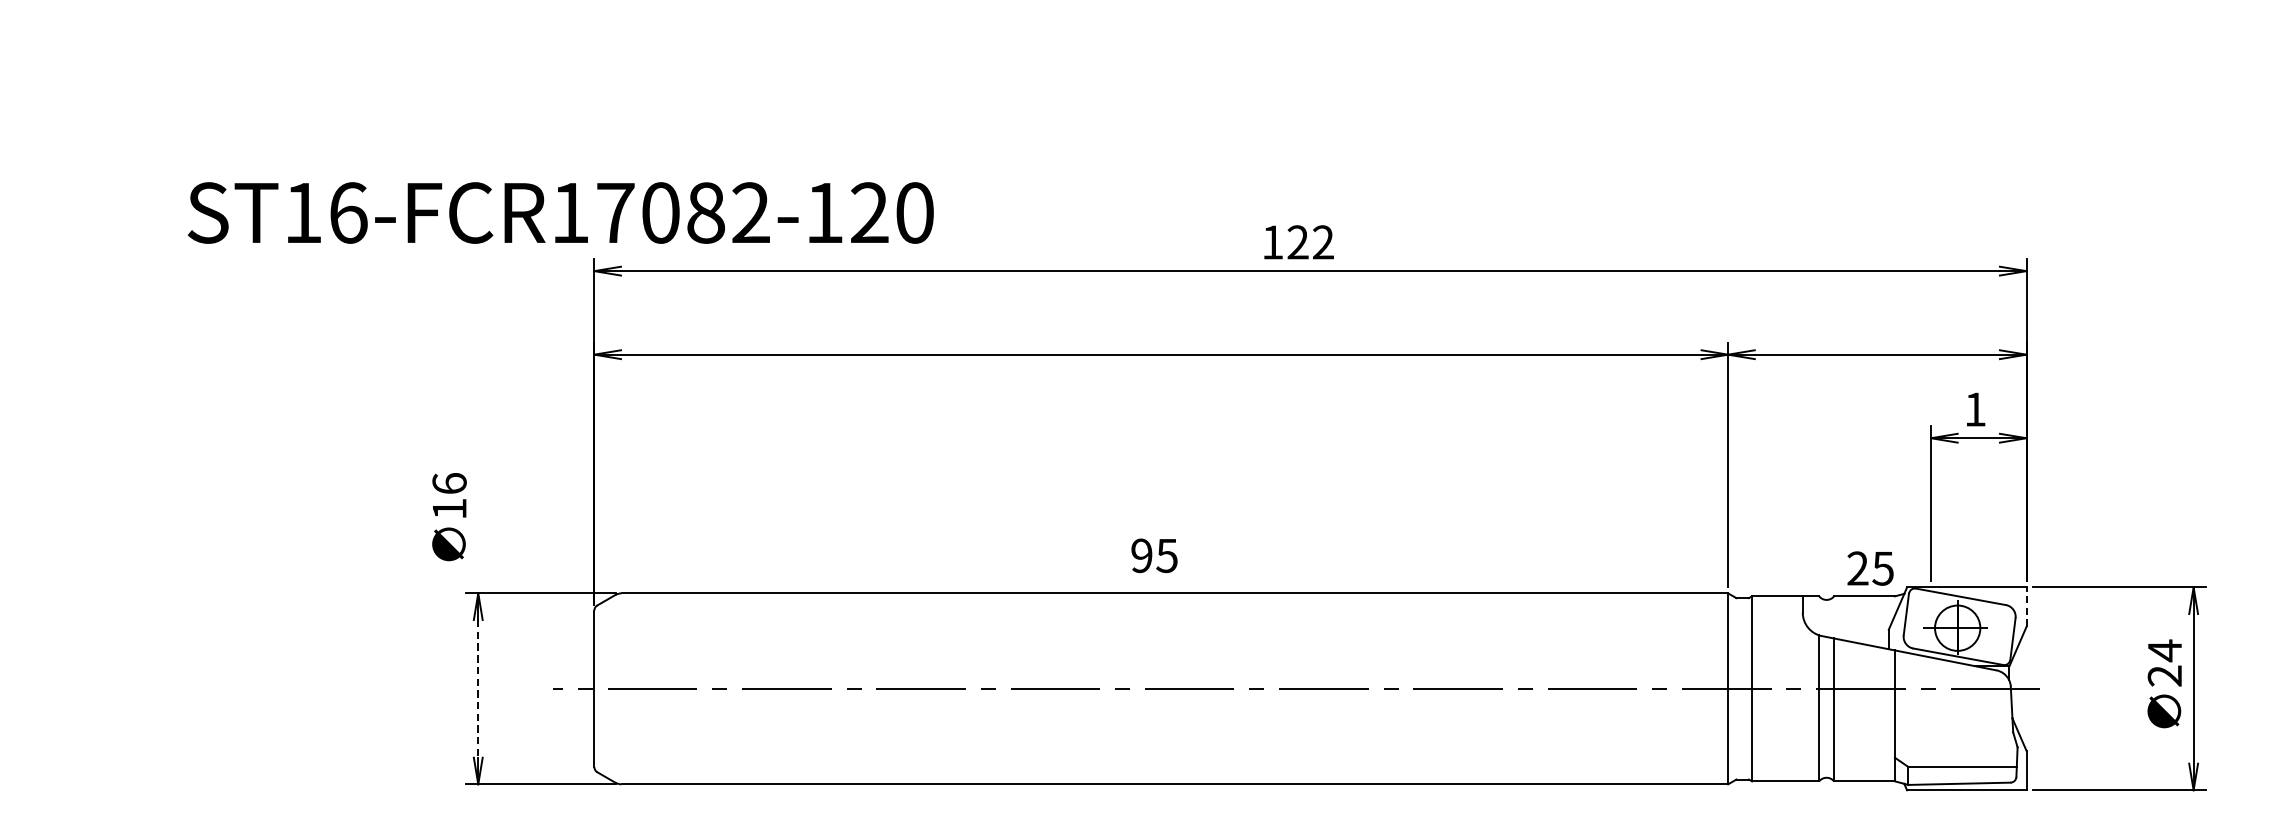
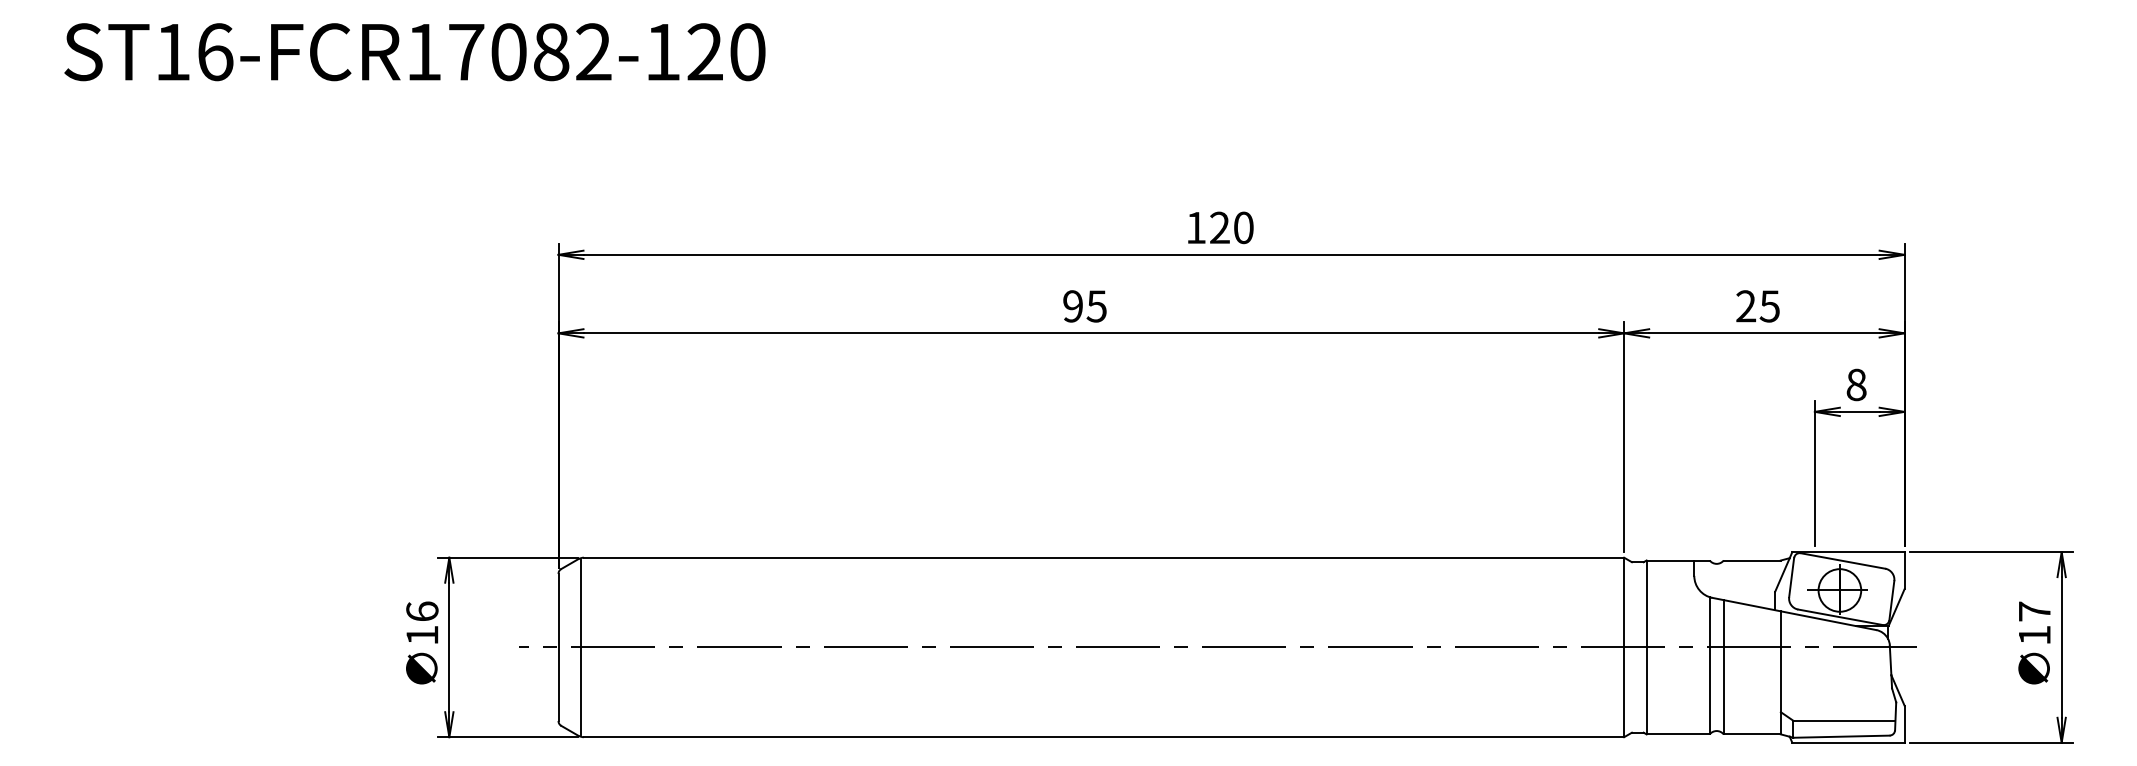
text: (560, 213) -> (414, 52), moved
text: (1323, 242) -> (1243, 227), 122 -> 120
text: (1975, 409) -> (1856, 384), 1 -> 8
text: (449, 516) -> (422, 642), moved
text: (1154, 555) -> (1084, 306), moved
text: (1870, 568) -> (1757, 306), moved
line: (2026, 606) -> (1904, 570), dashed -> solid
text: (2164, 663) -> (2034, 623), 24 -> 17
line: (617, 687) -> (580, 646), added
line: (478, 688) -> (449, 647), dashed -> solid

